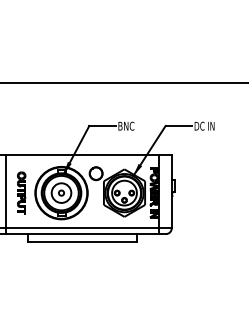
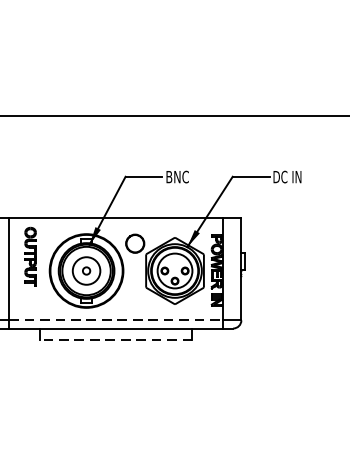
part: (21, 192) -> (30, 256), moved
line: (83, 228) -> (117, 320), solid -> dashed
line: (82, 242) -> (116, 340), solid -> dashed

